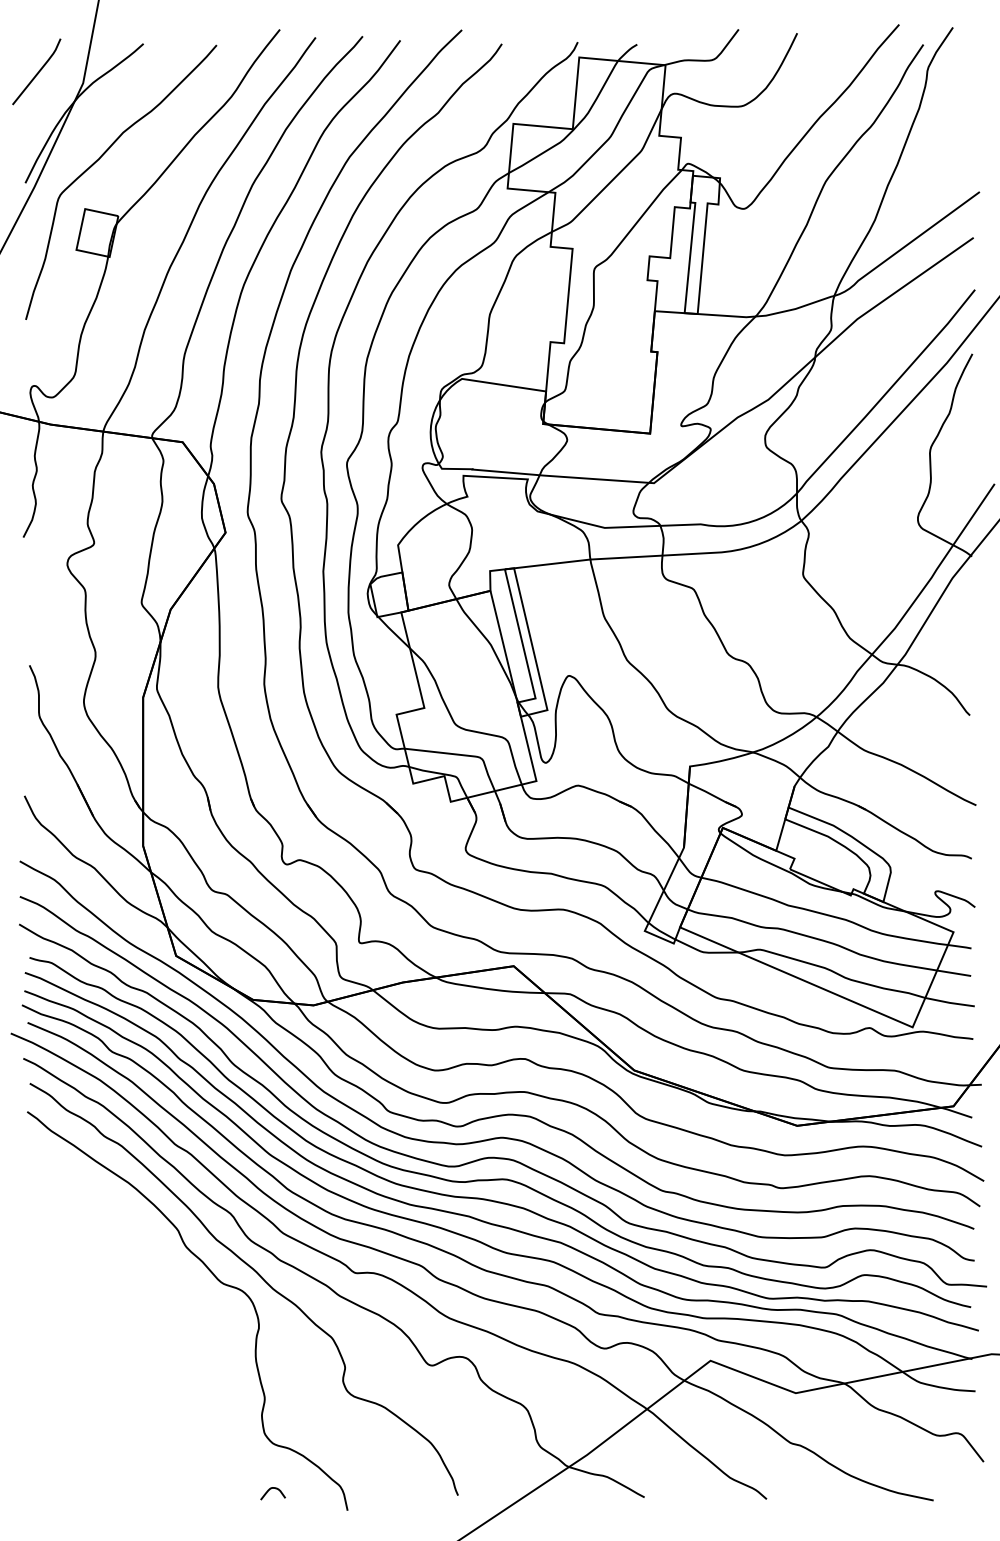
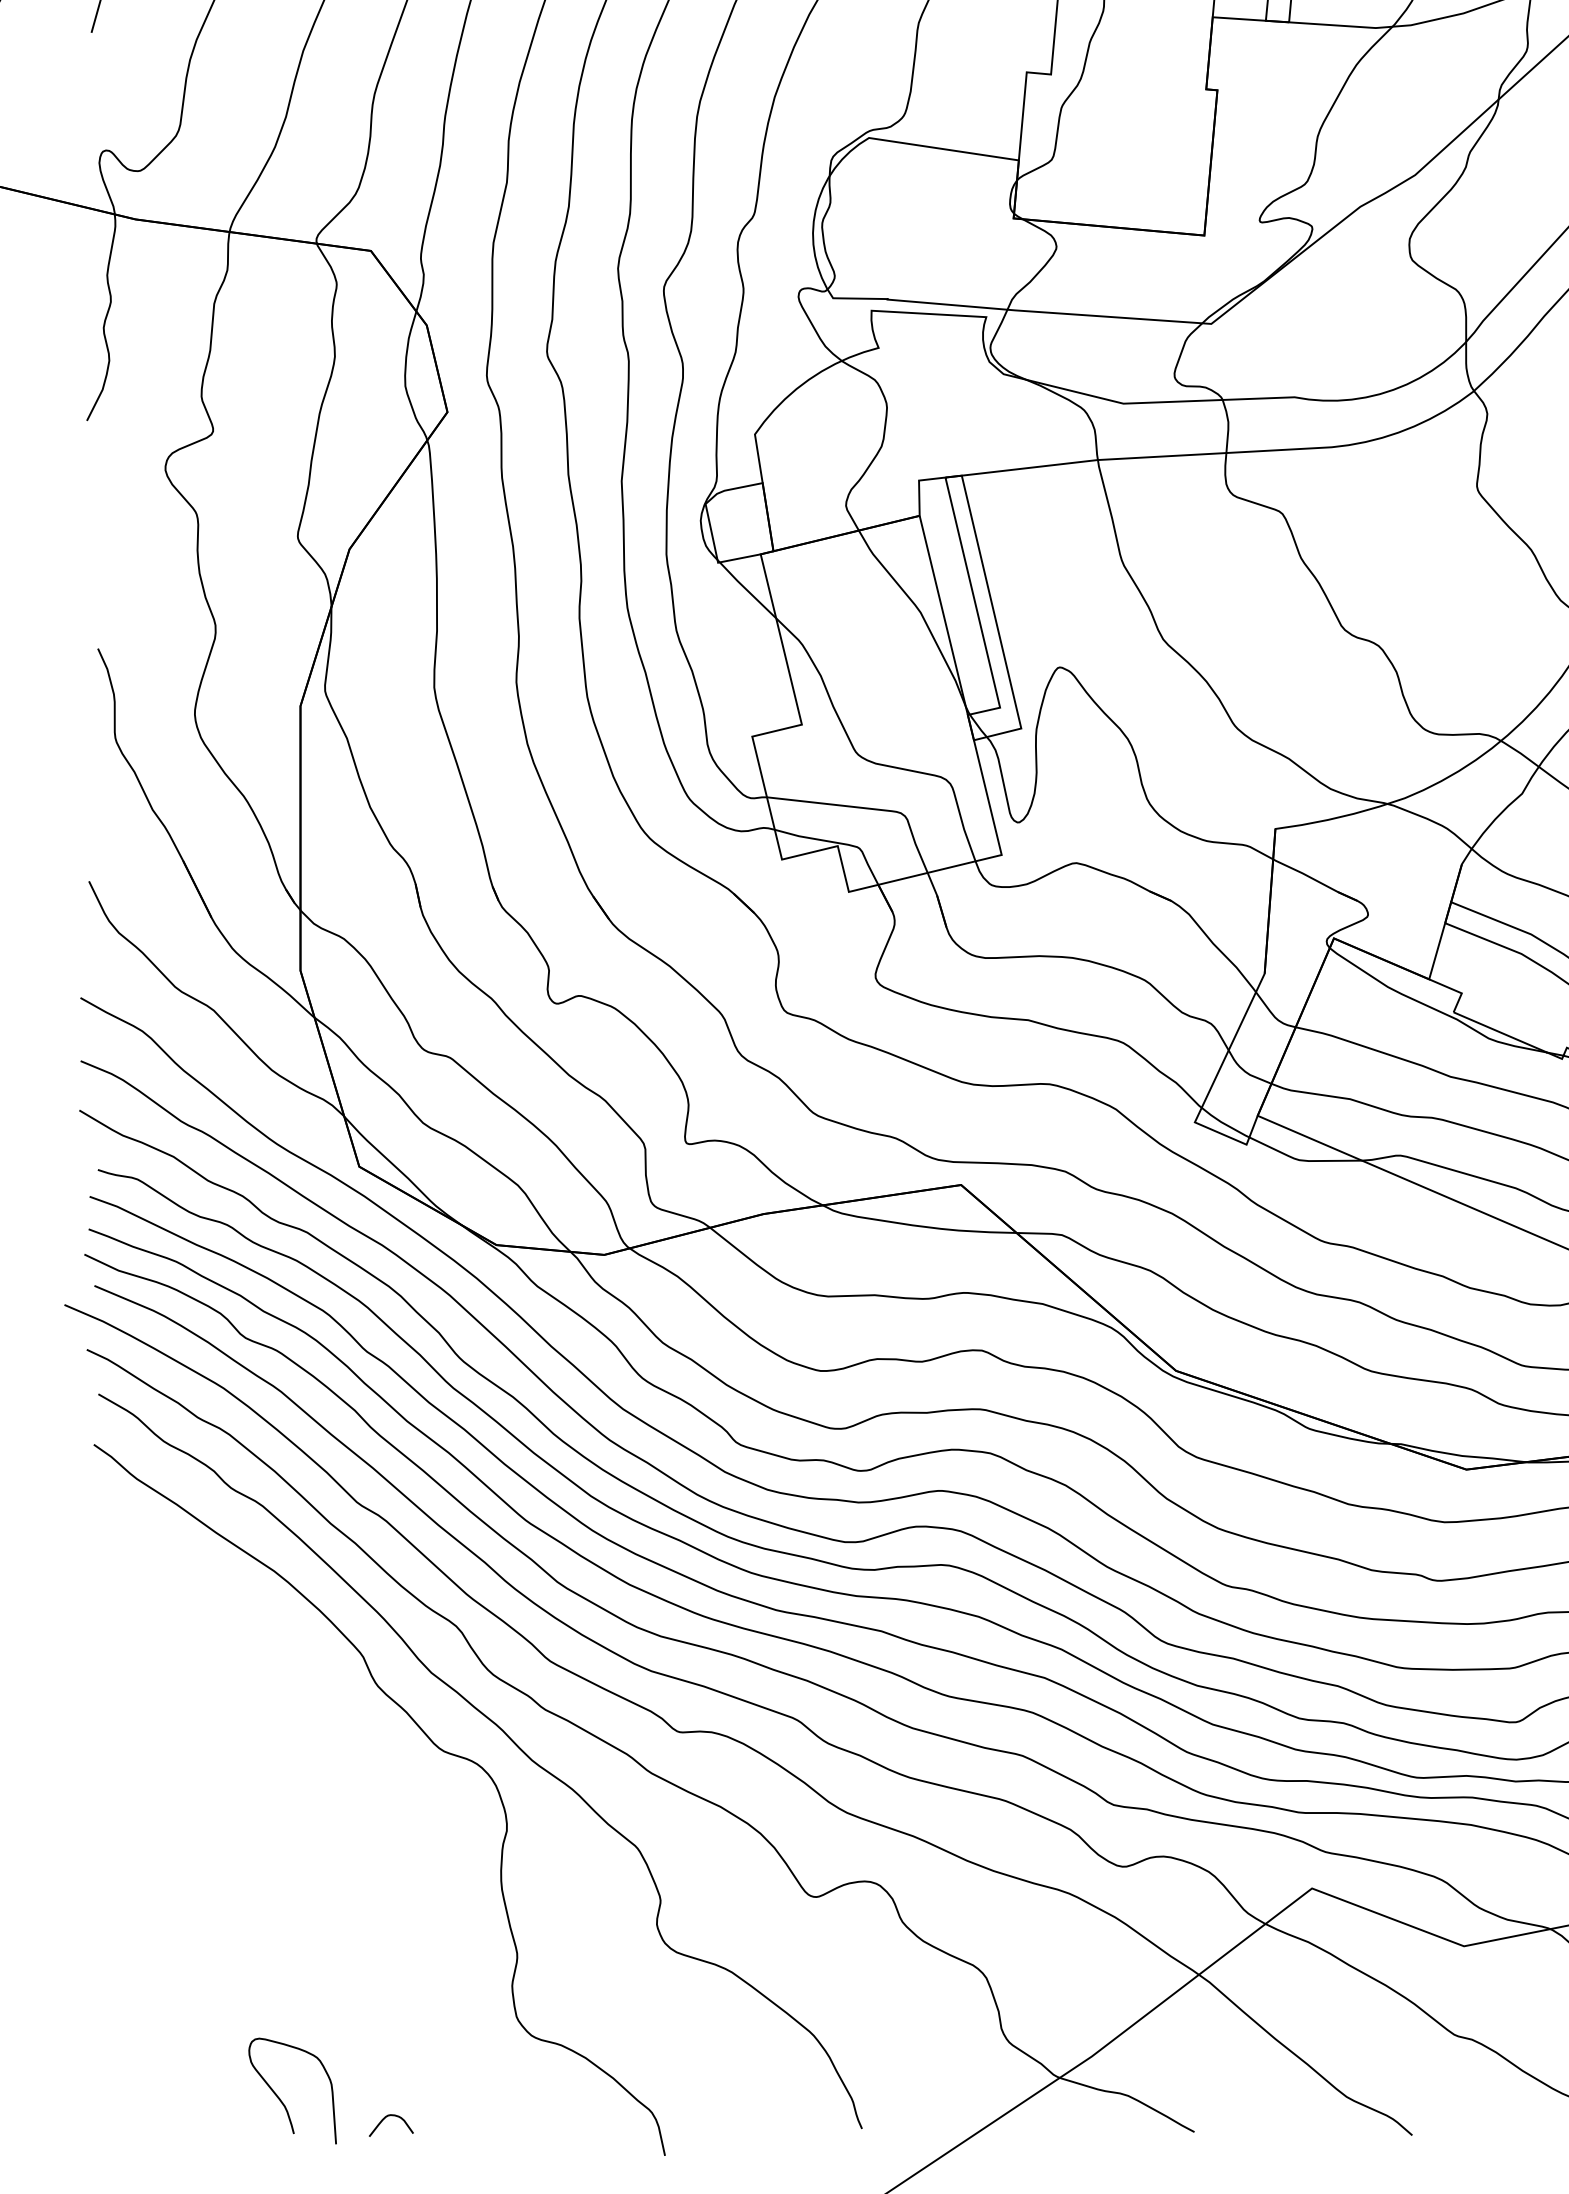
curve: (132, 1478) -> (281, 2098), added
curve: (271, 1489) -> (388, 2117), moved

